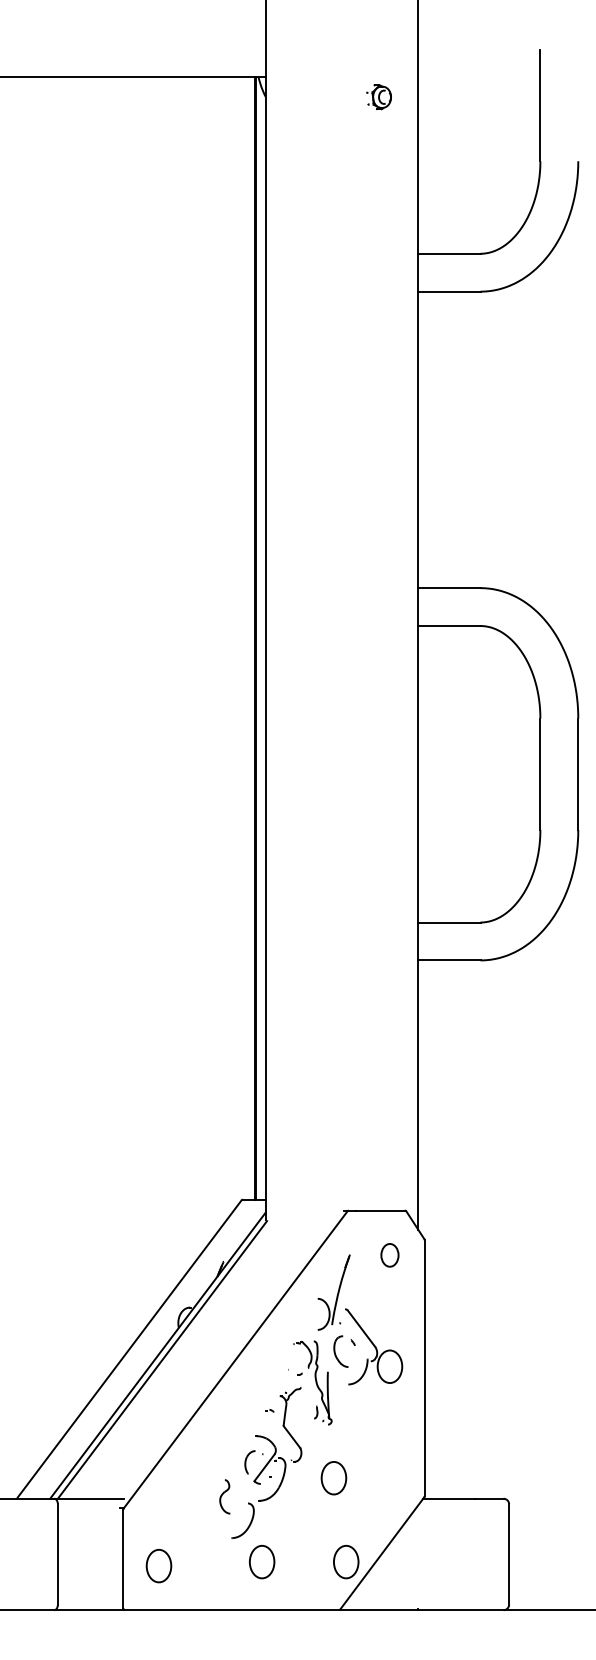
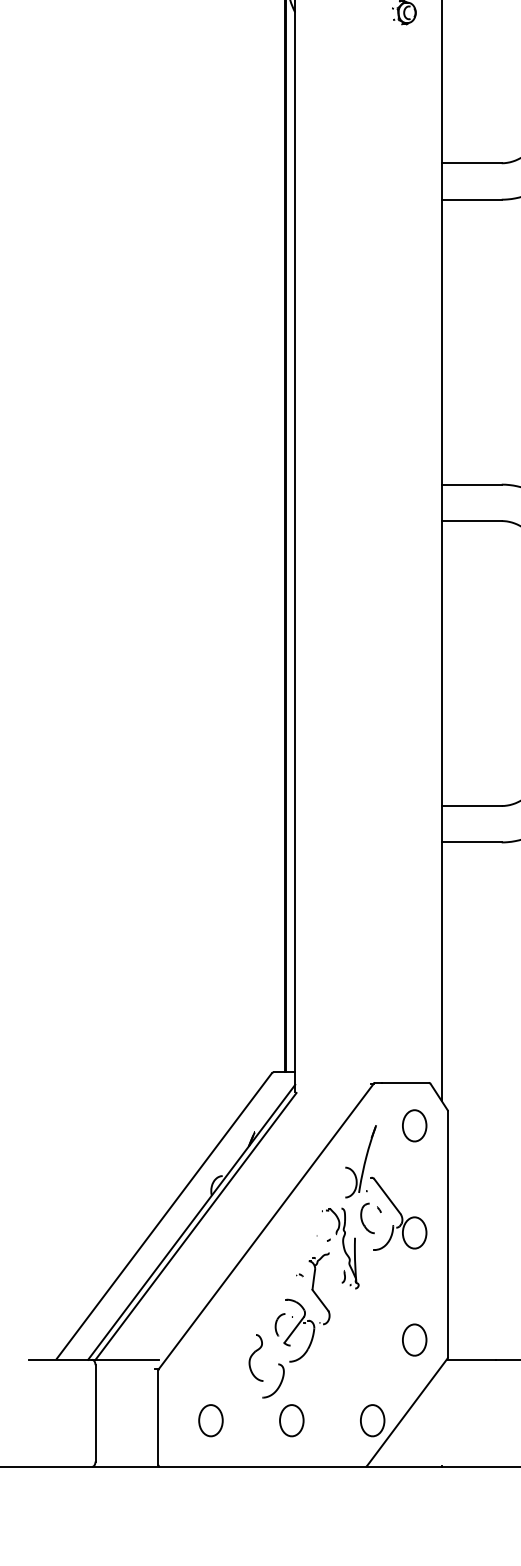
part: (389, 1255) -> (414, 1126), size x1.43
part: (333, 1478) -> (414, 1340), moved
part: (224, 1496) -> (255, 1357), size x1.43
part: (158, 1566) -> (210, 1421), moved

